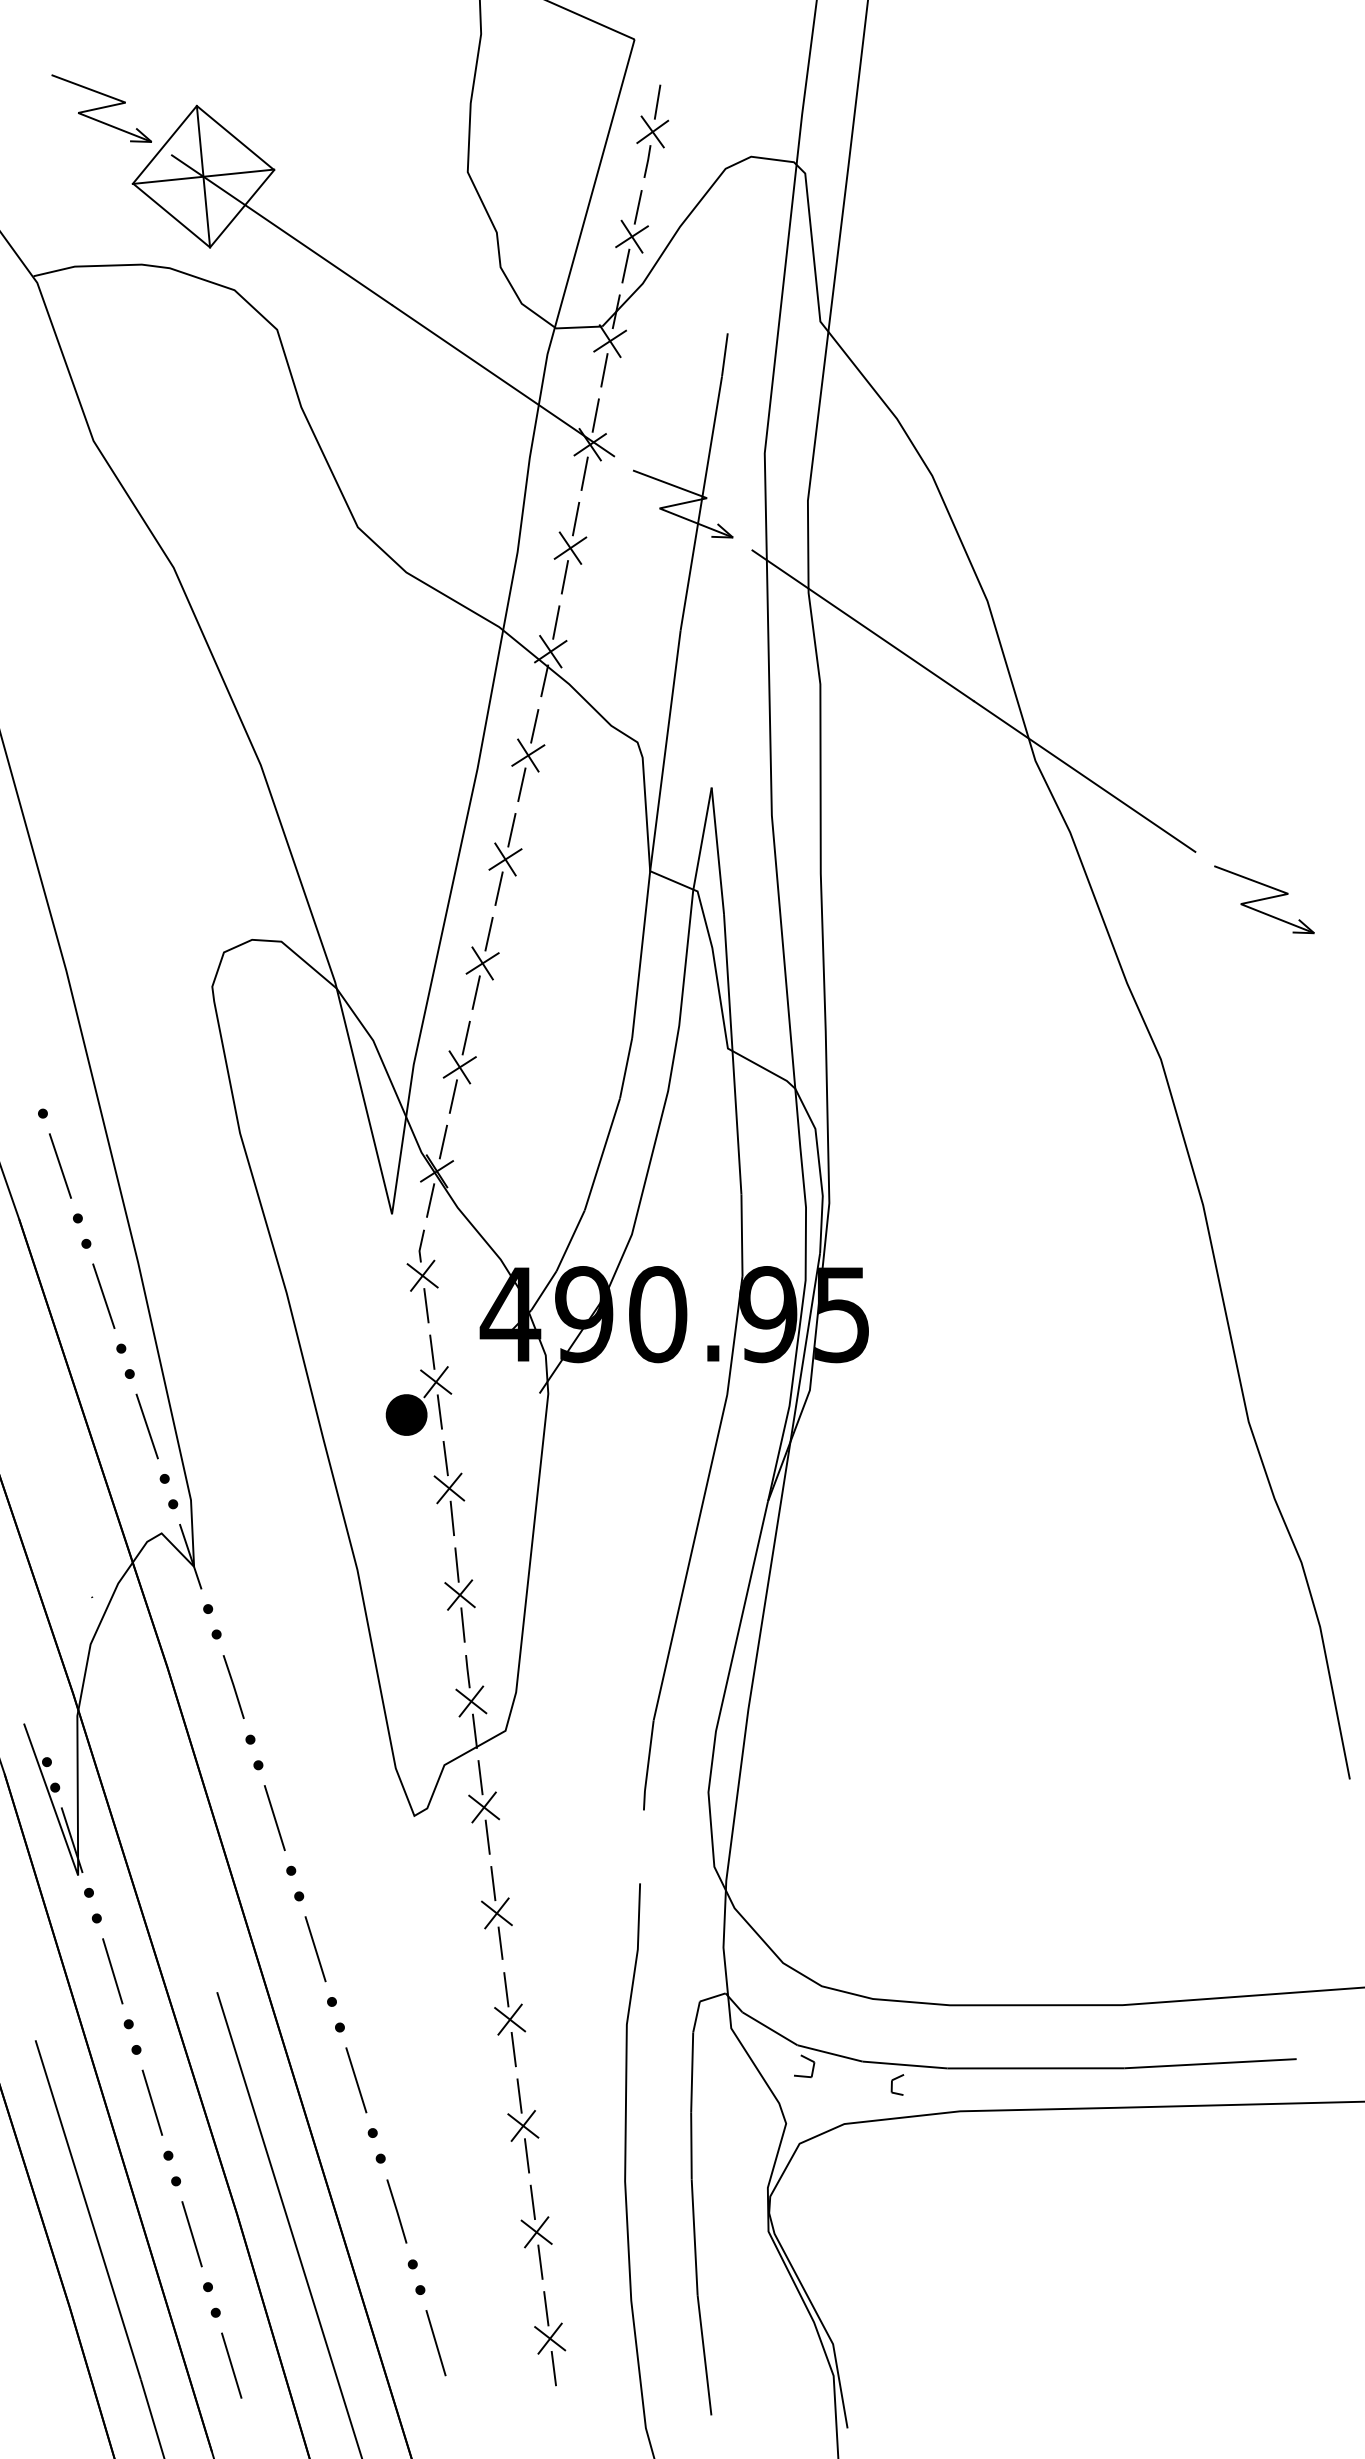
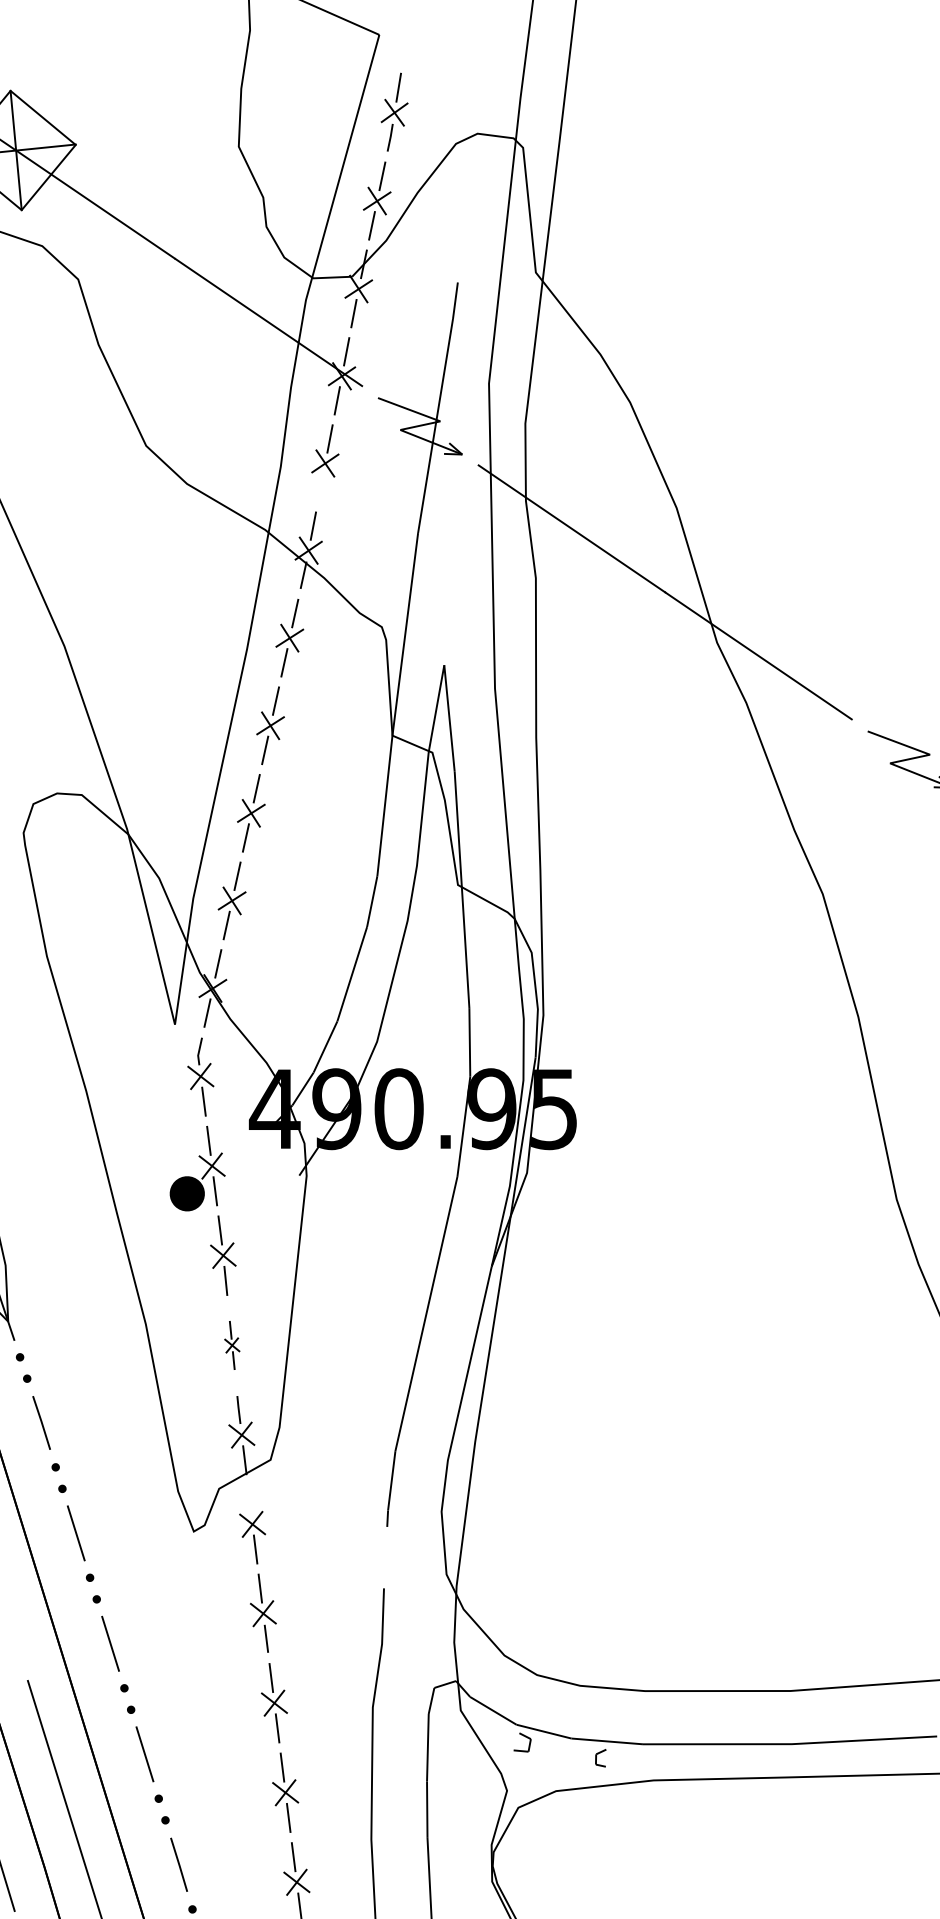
line: (564, 577) -> (320, 488), removed
part: (459, 1594) -> (231, 1345), size x0.6
line: (480, 1777) -> (249, 1499), removed

